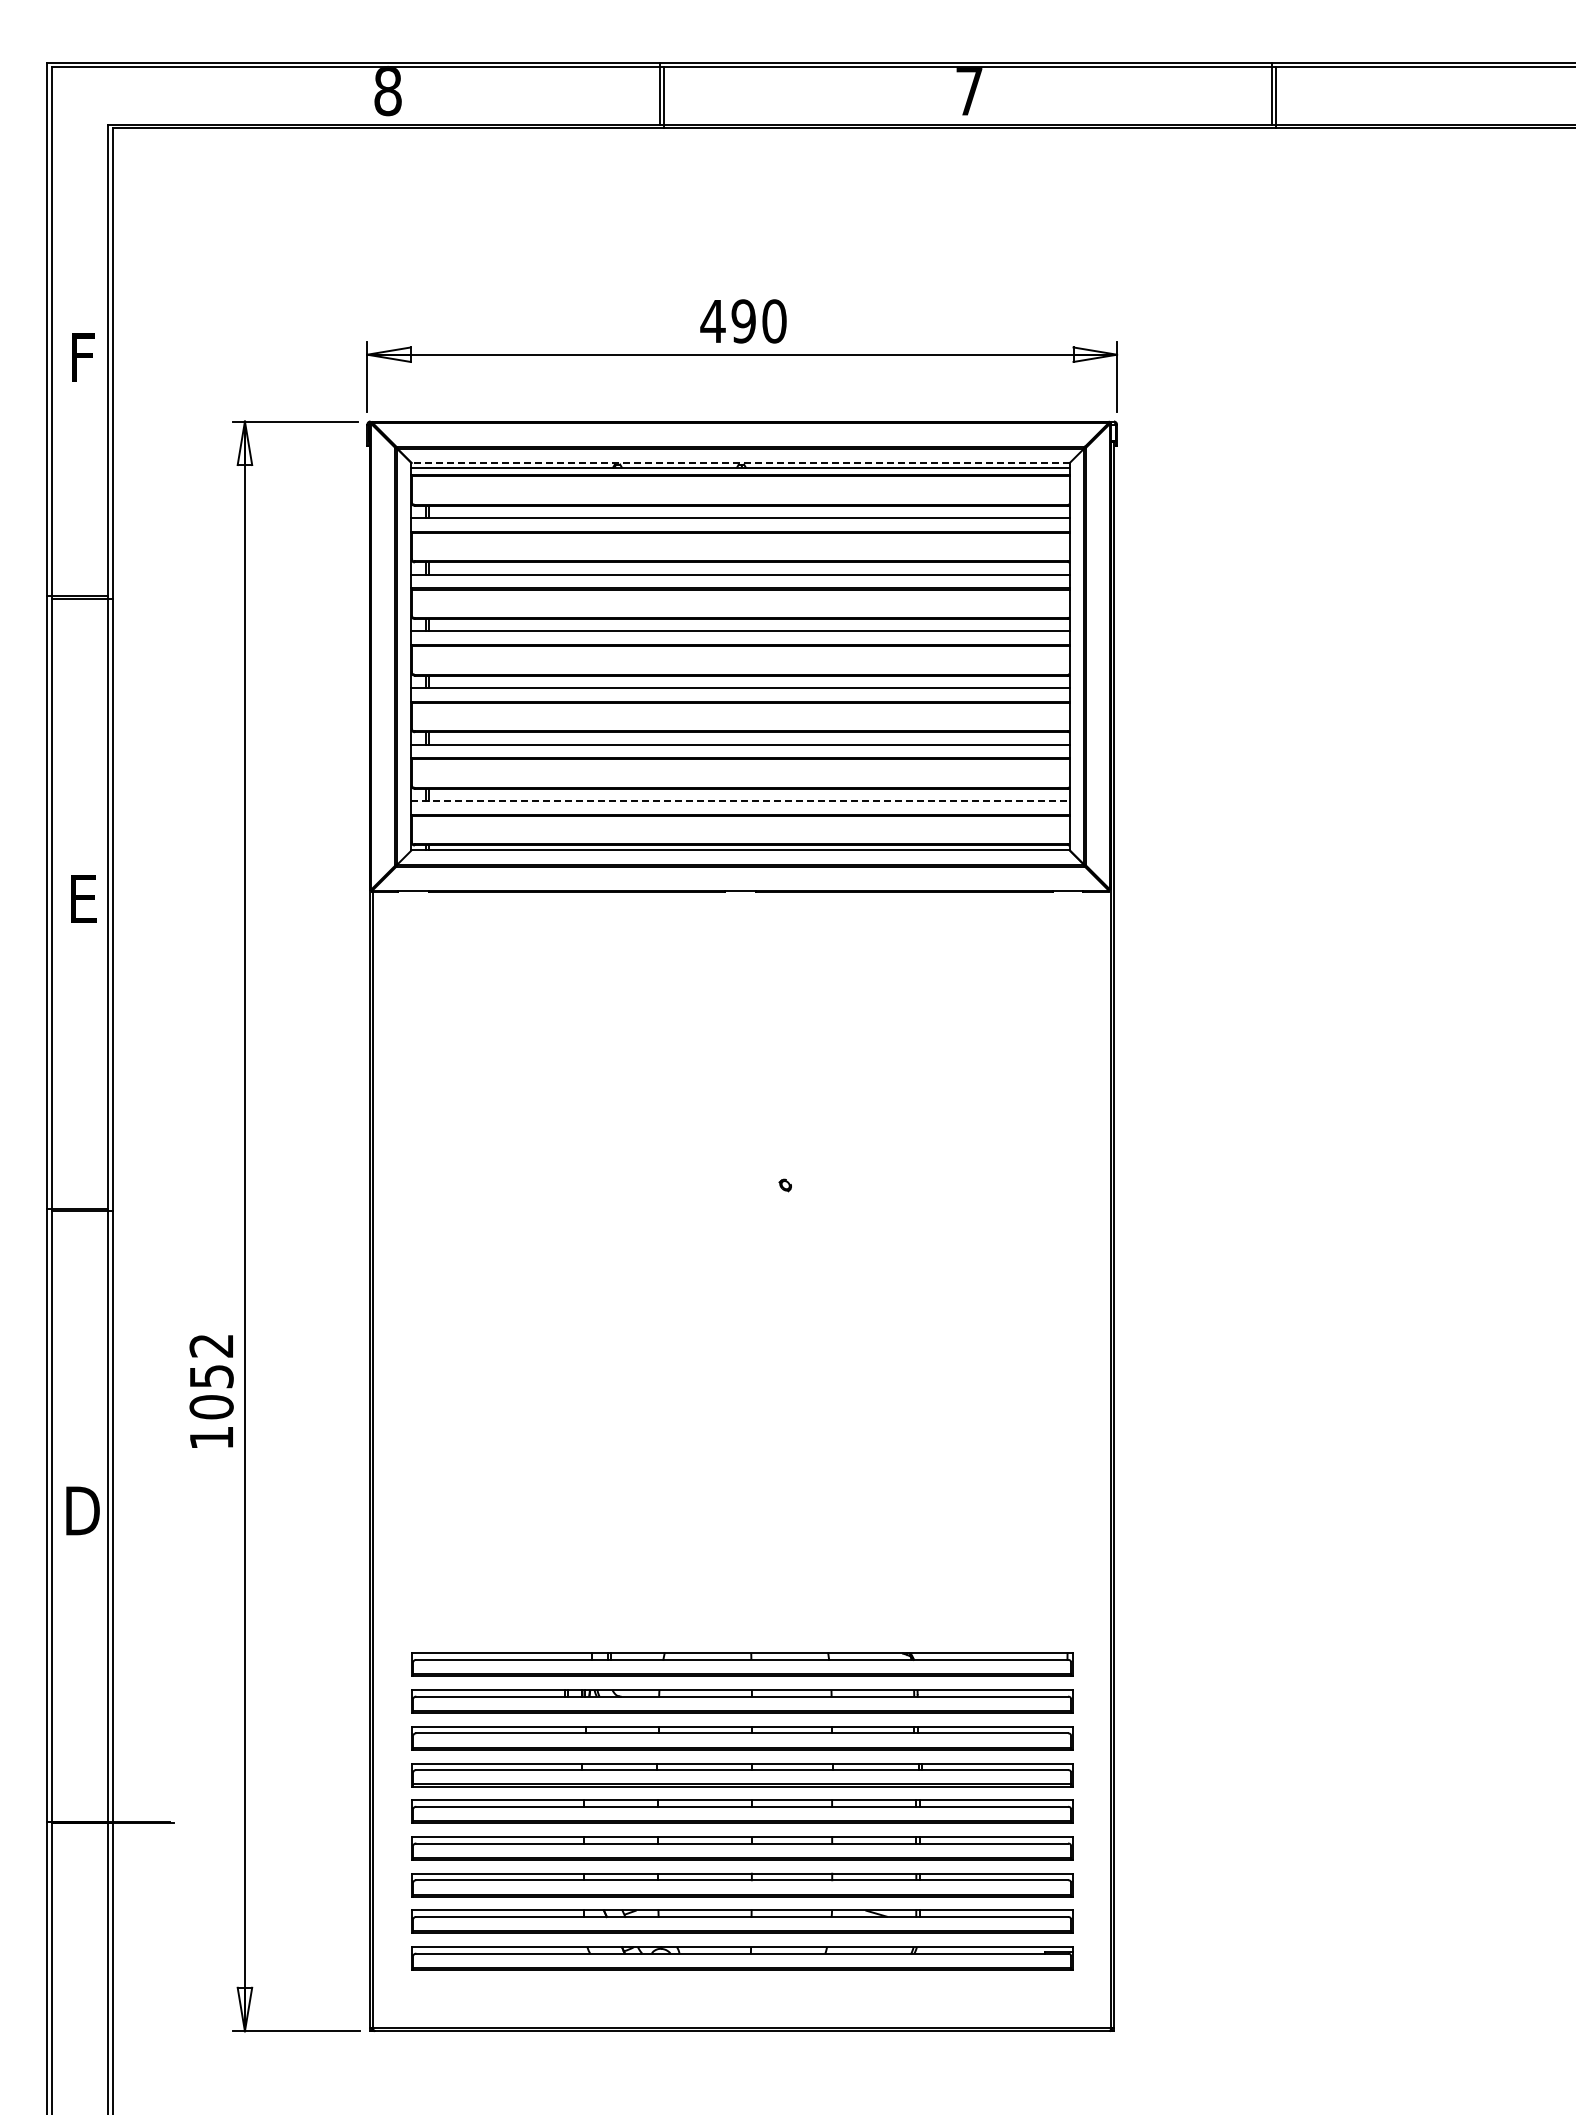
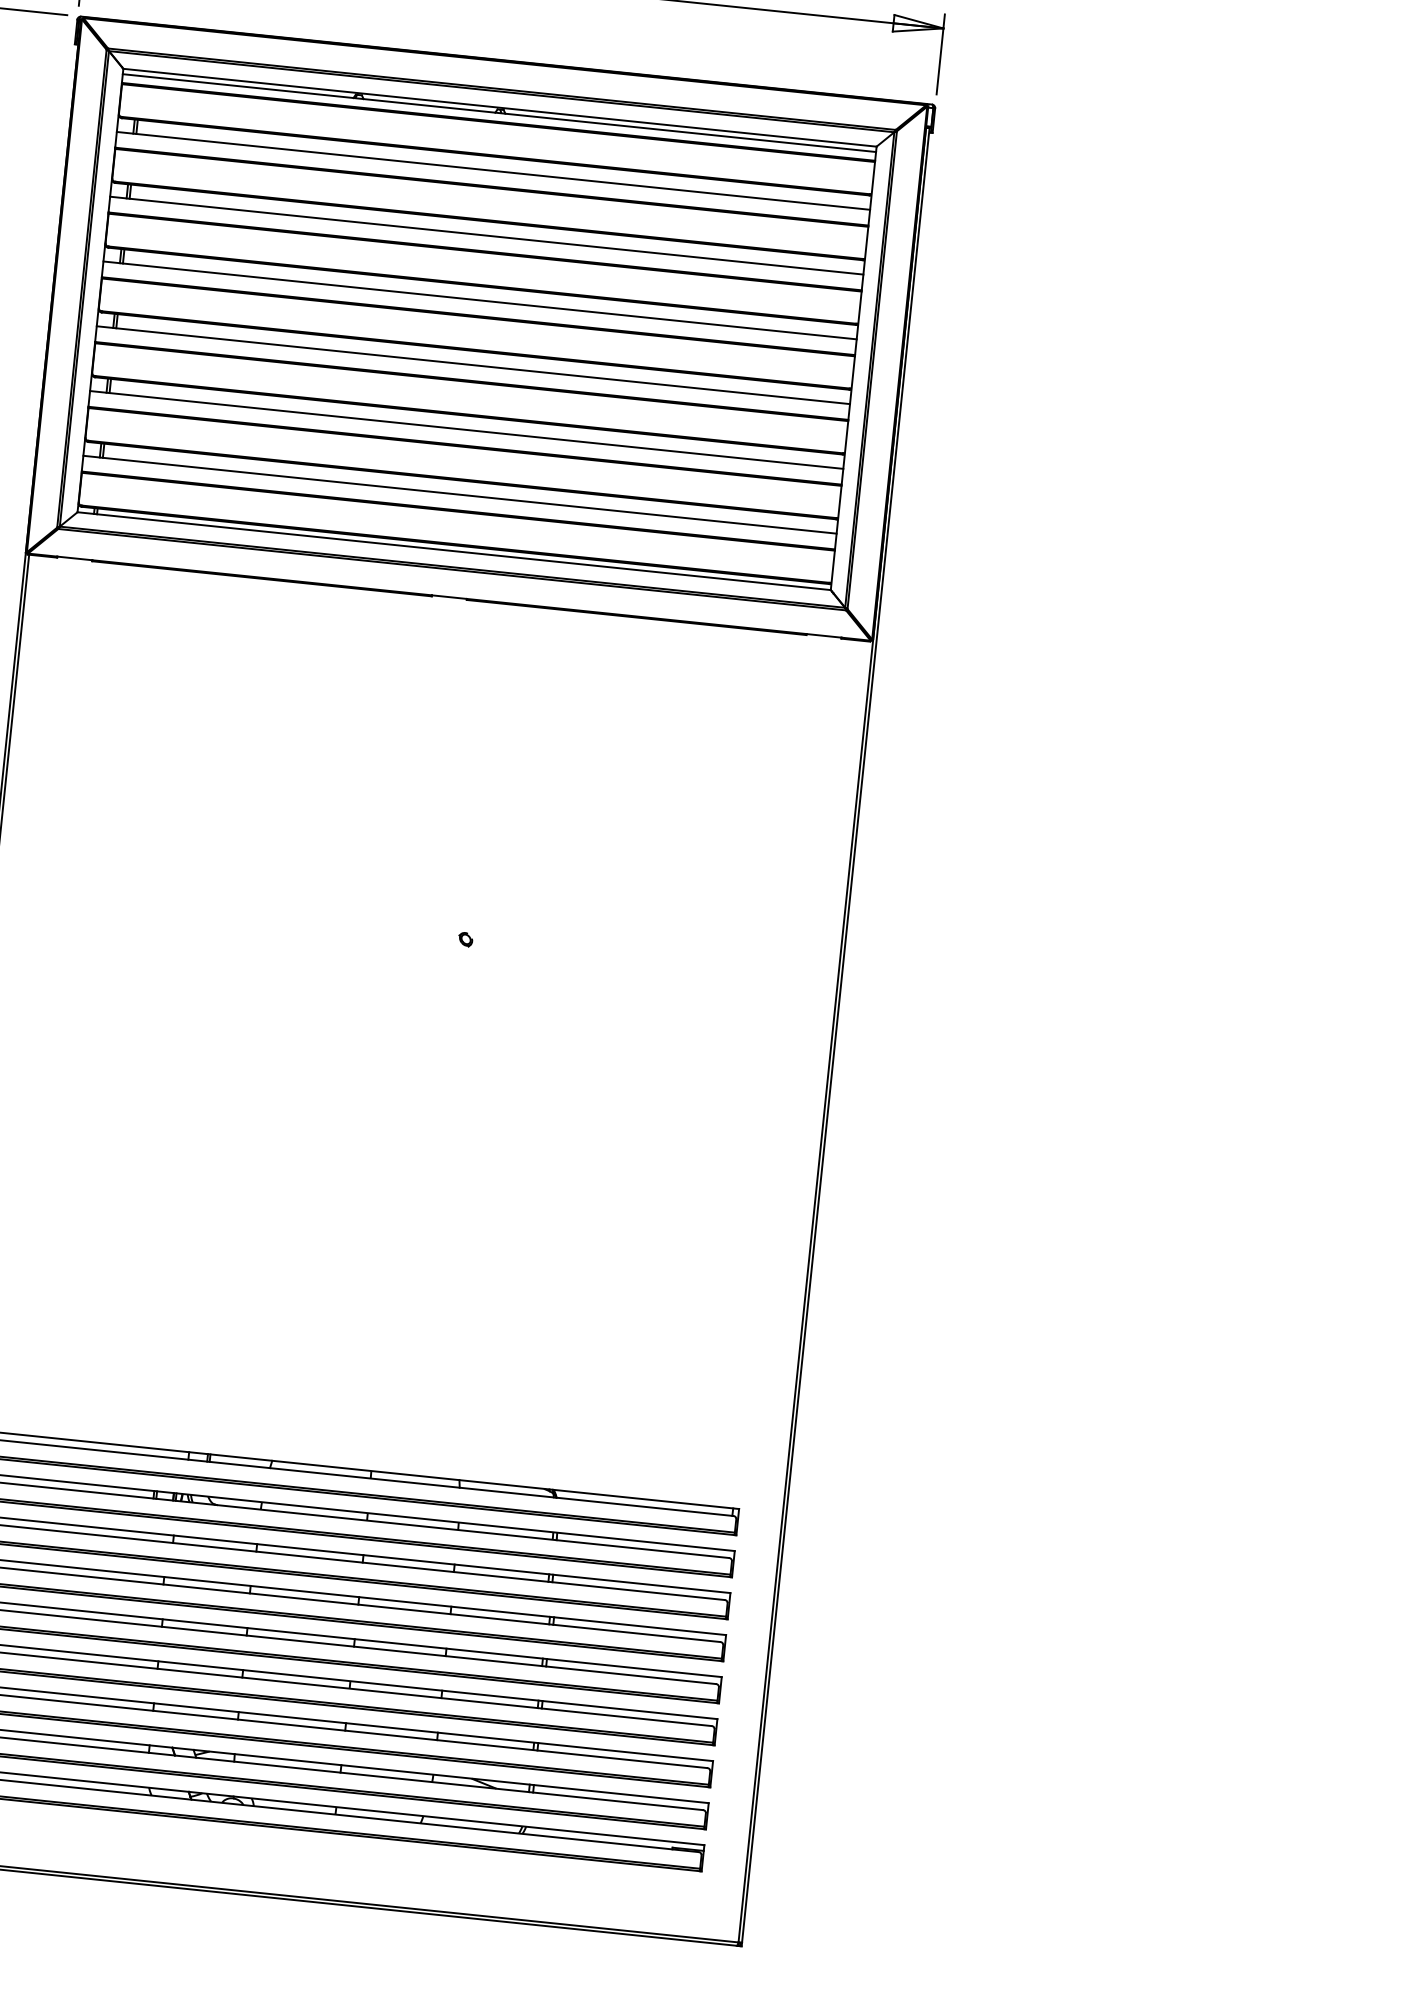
line: (740, 462) -> (499, 107), dashed -> solid
line: (741, 801) -> (460, 495), dashed -> solid

